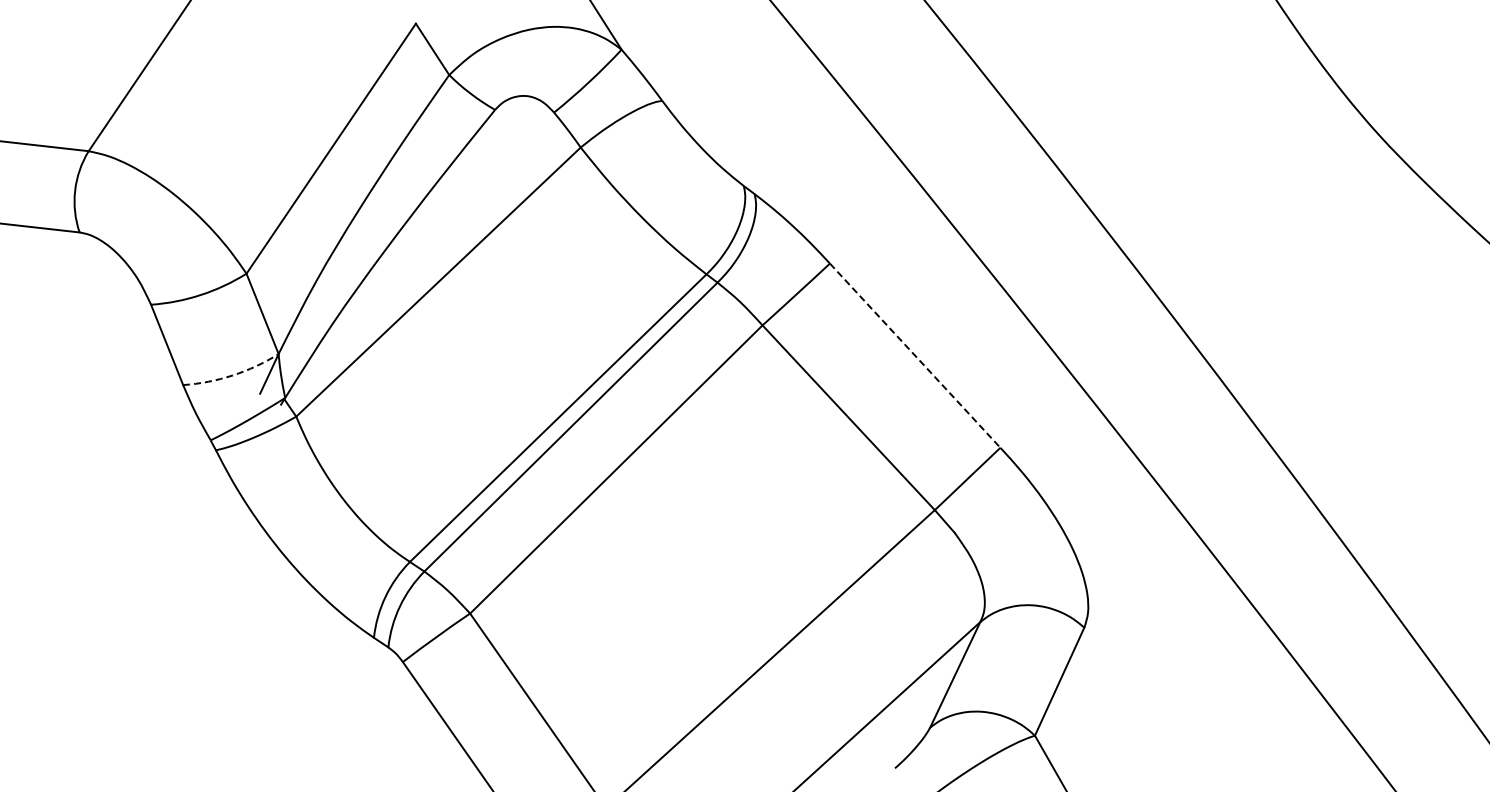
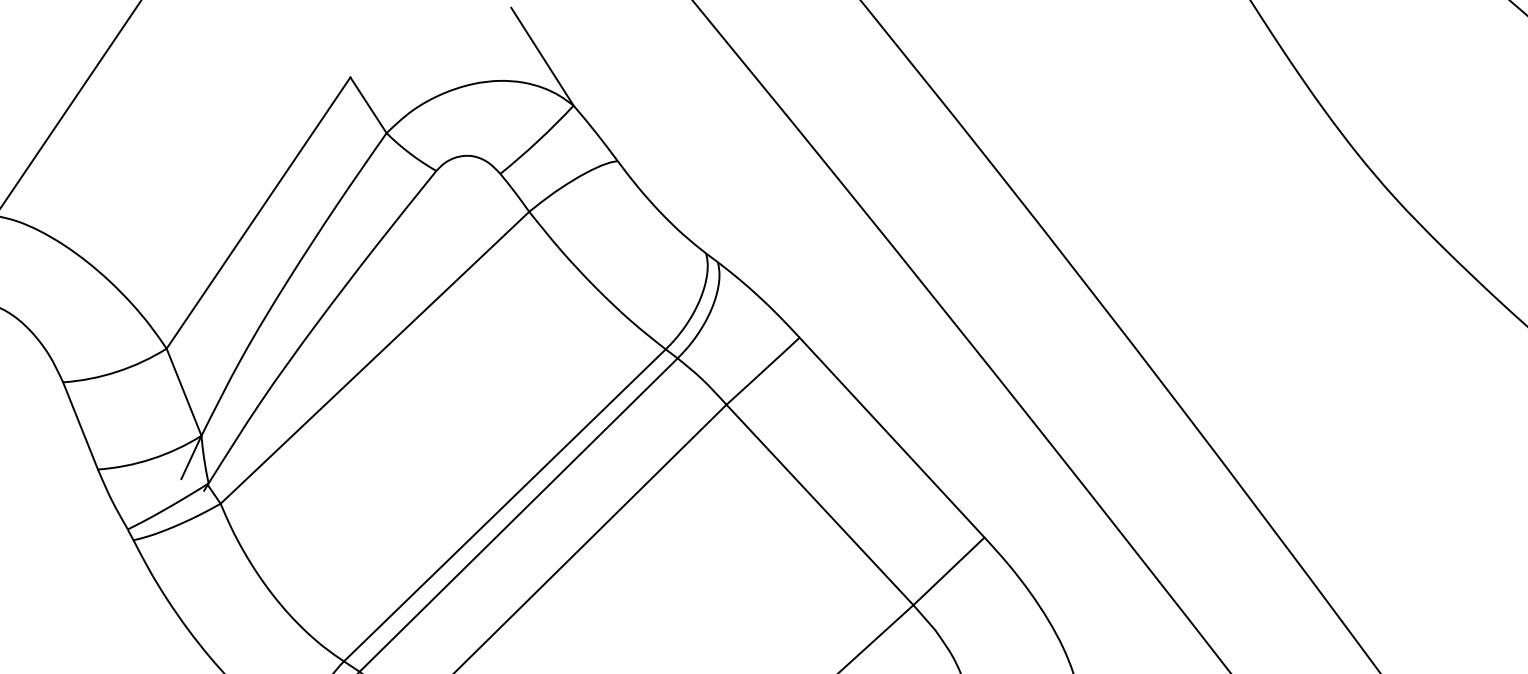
line: (915, 356) -> (892, 438), dashed -> solid
arc: (232, 375) -> (151, 459), dashed -> solid

